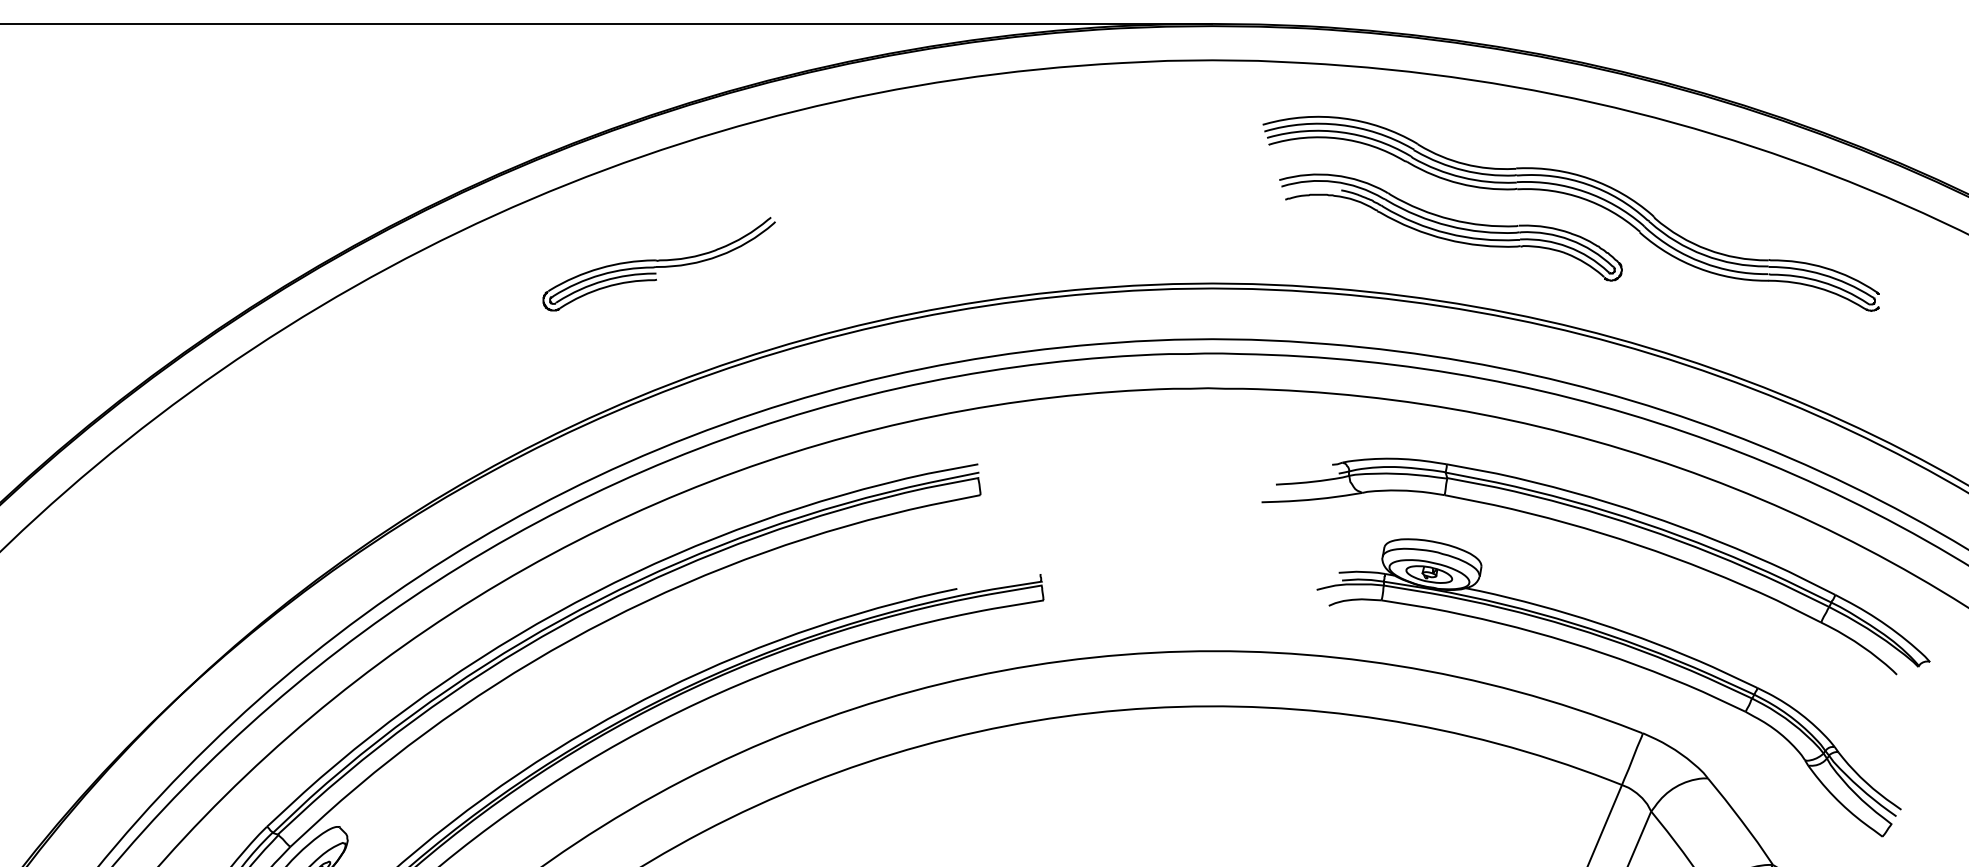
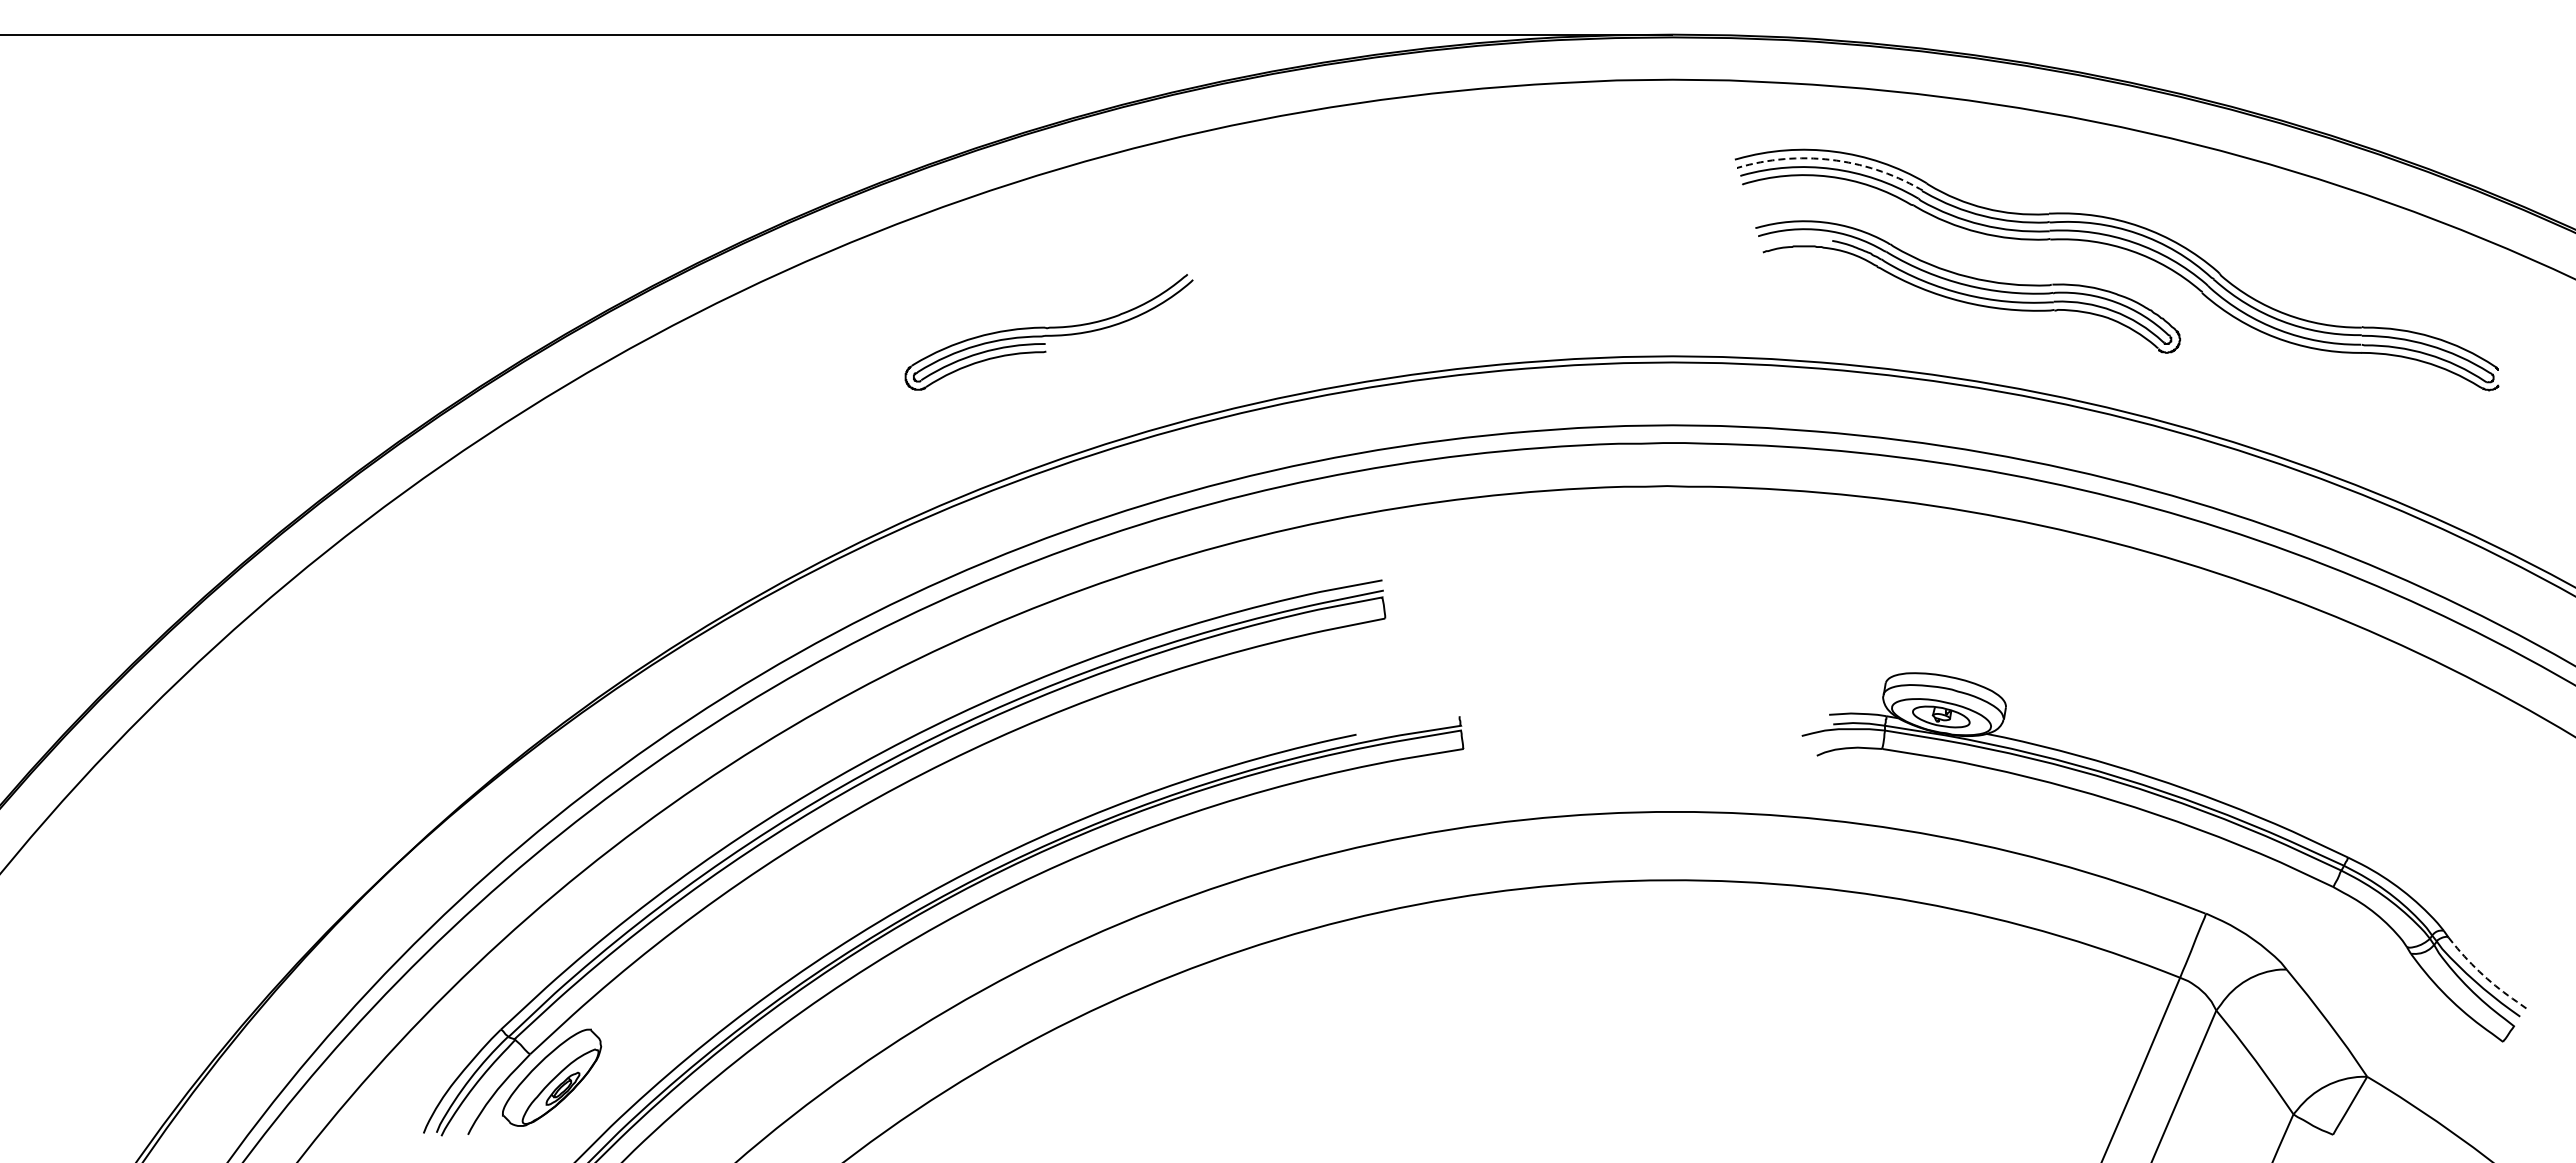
line: (1340, 125) -> (1831, 160), solid -> dashed
part: (658, 264) -> (1048, 332), moved
part: (1602, 534) -> (2155, 667), removed
line: (1867, 783) -> (2484, 975), solid -> dashed

